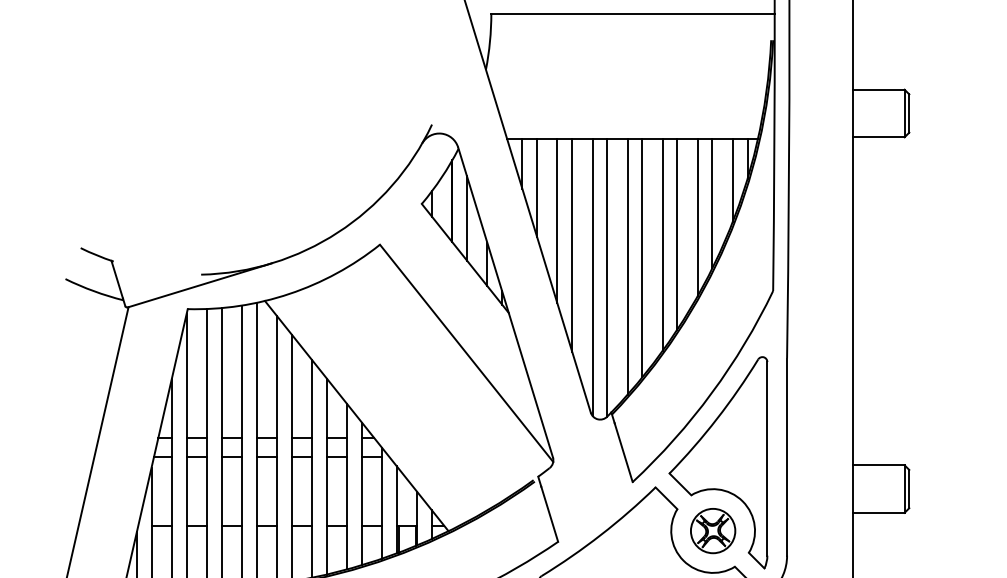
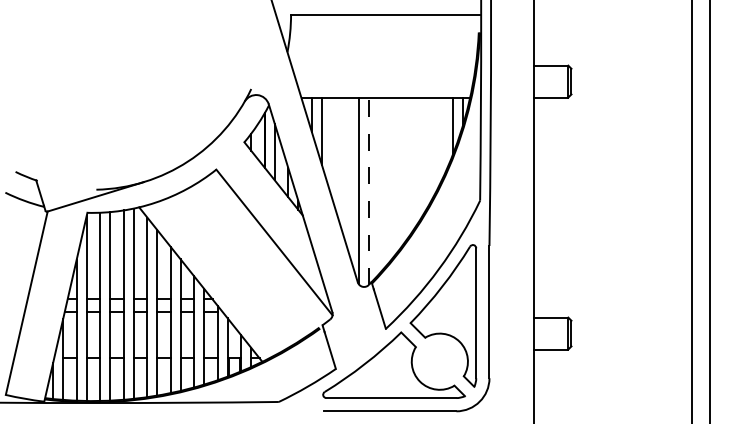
line: (712, 202) -> (439, 141), removed
line: (697, 217) -> (429, 151), removed
line: (557, 220) -> (335, 153), removed
line: (676, 234) -> (415, 162), removed
line: (572, 244) -> (345, 169), removed
line: (661, 244) -> (405, 169), removed
line: (642, 257) -> (392, 178), removed
line: (627, 266) -> (382, 184), removed
line: (606, 277) -> (368, 191), solid -> dashed
part: (712, 530) -> (439, 361), removed

